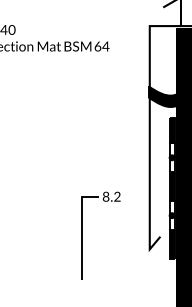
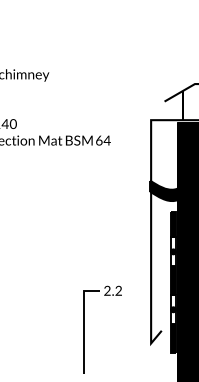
text: (106, 196) -> (107, 290), 8.2 -> 2.2

